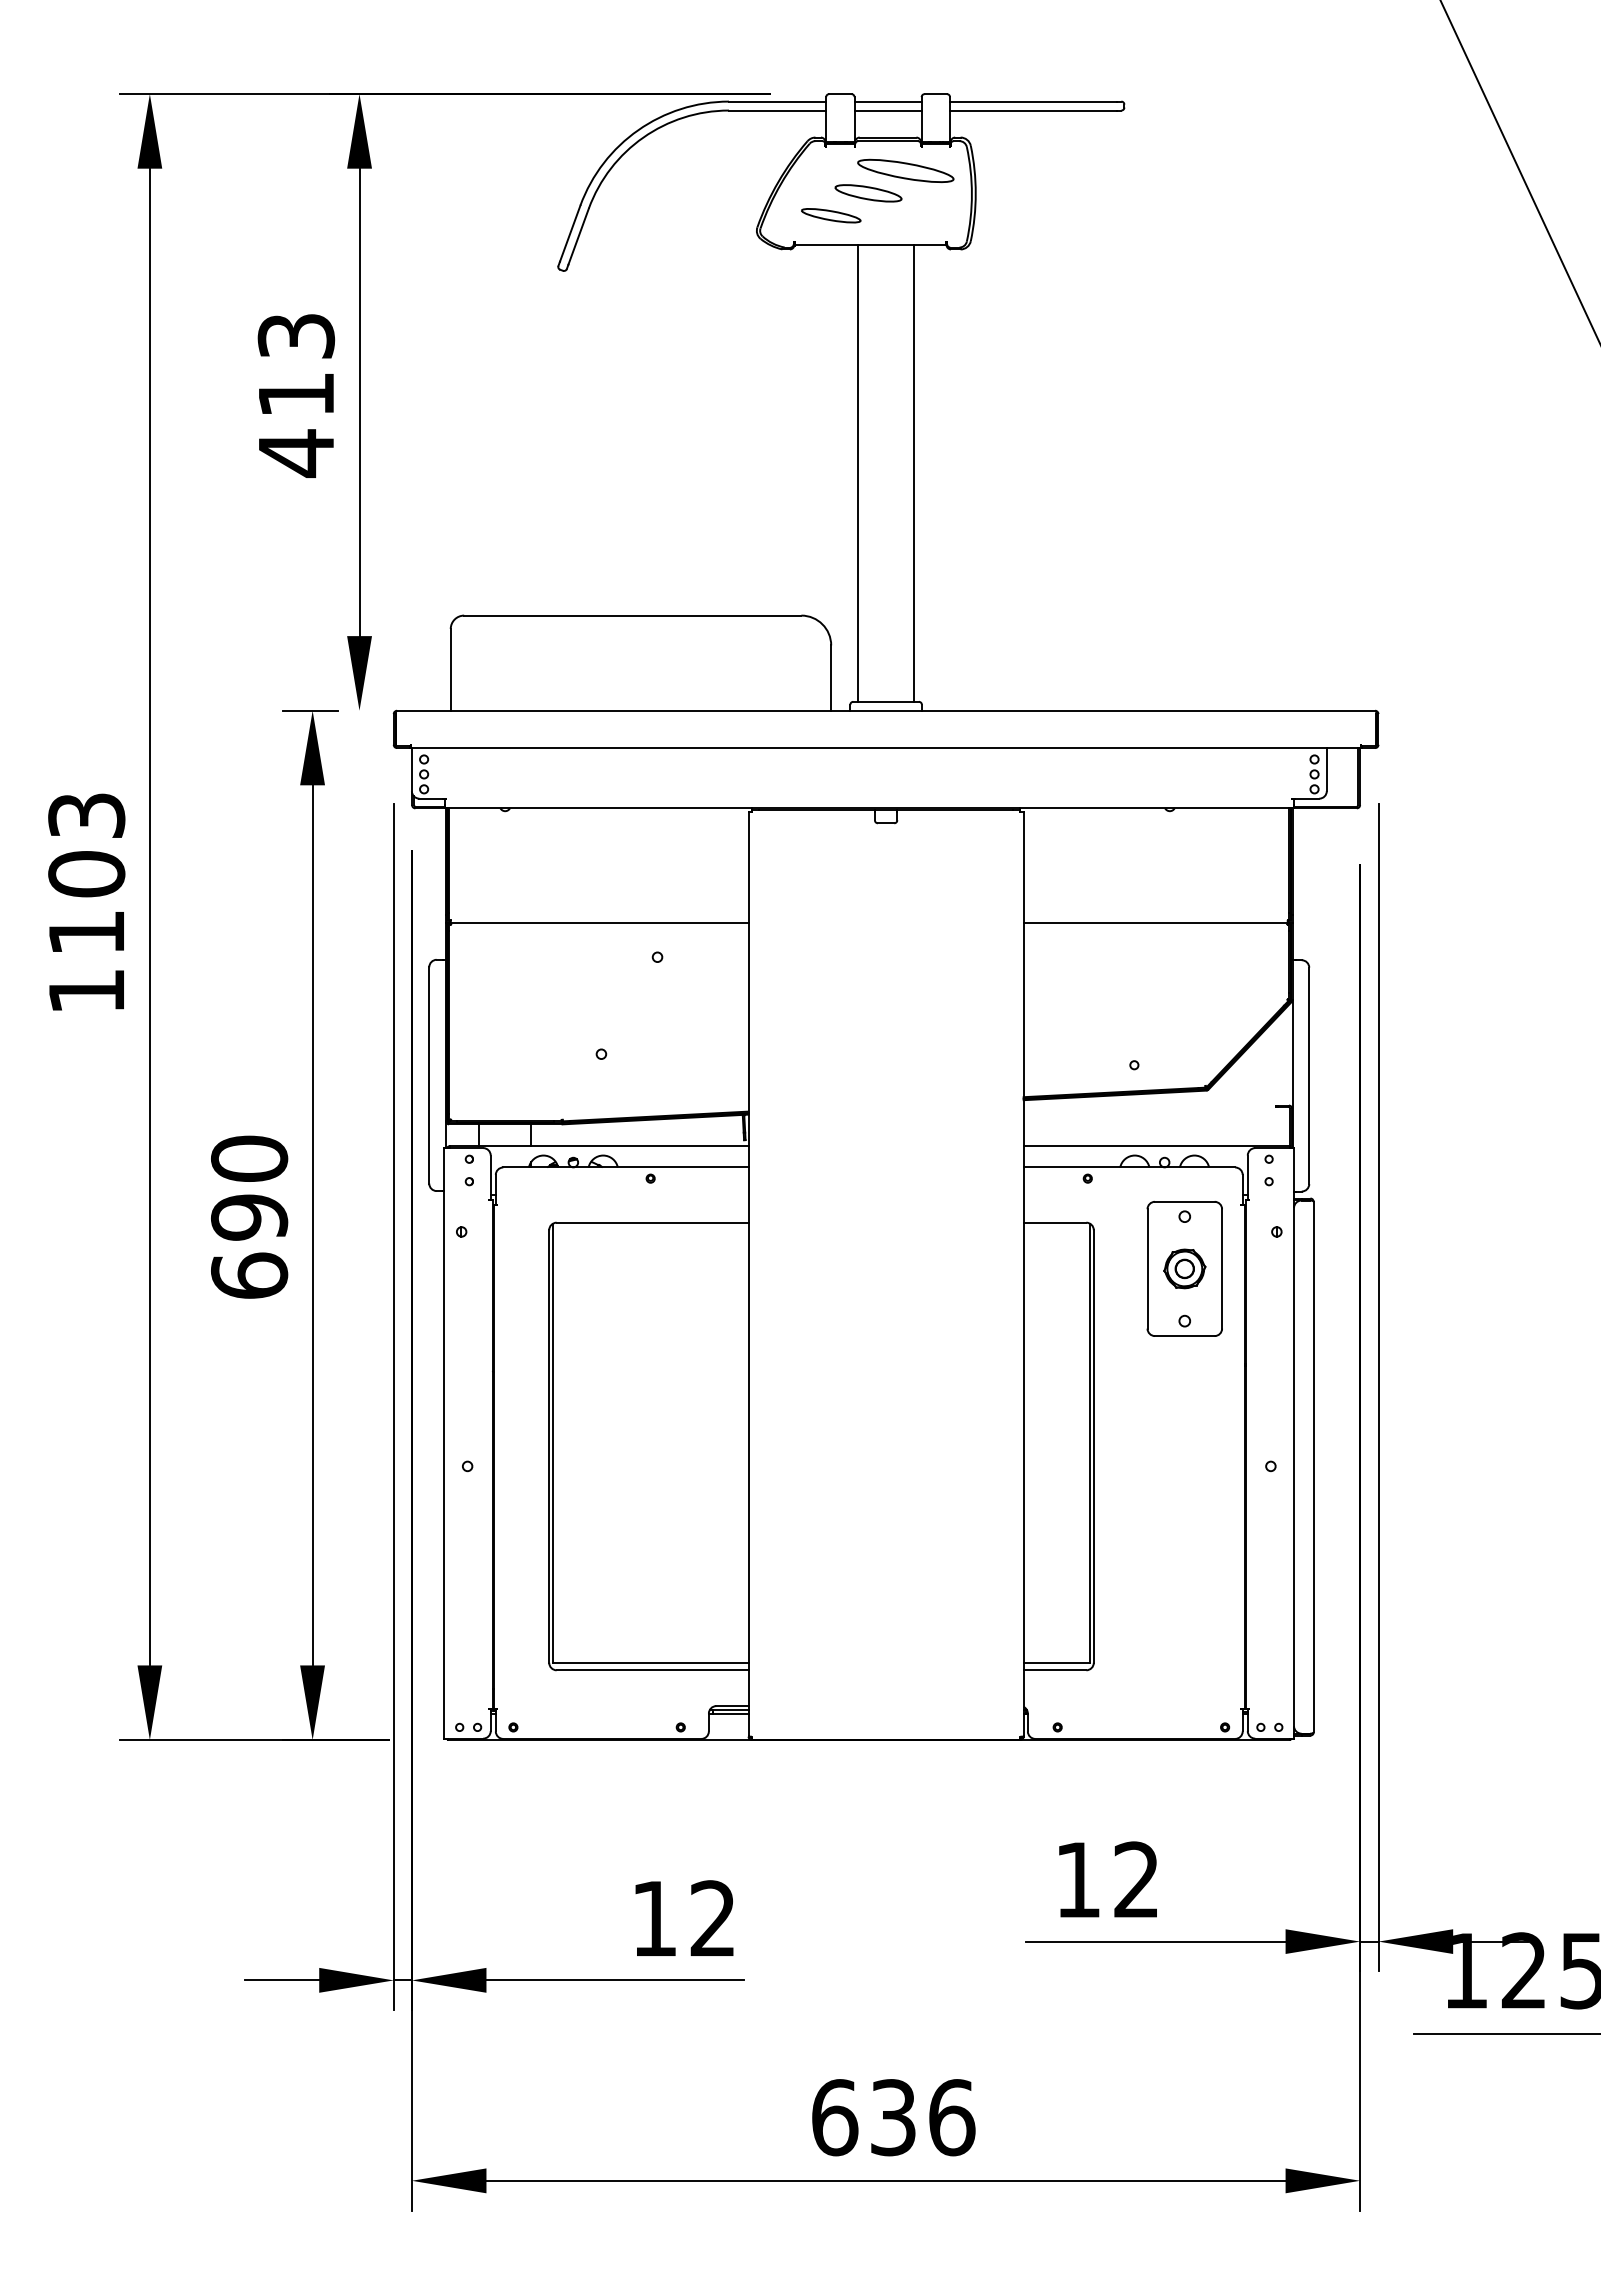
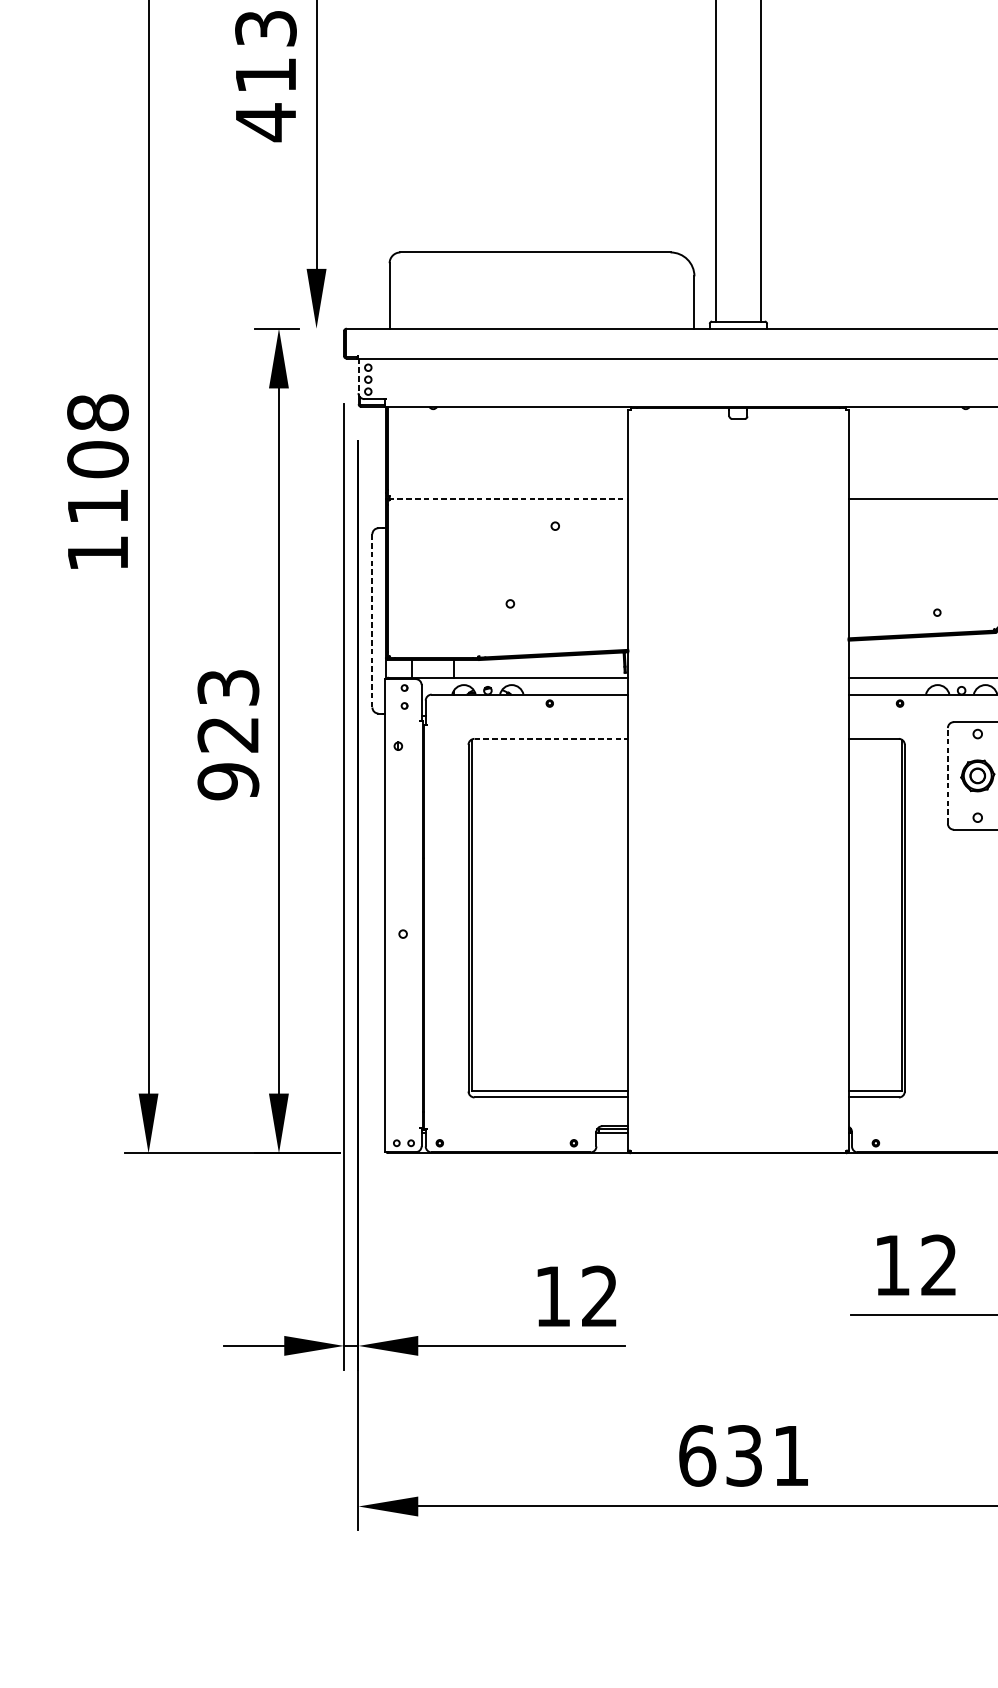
line: (411, 769) -> (358, 375), solid -> dashed
text: (86, 815) -> (97, 412), 1103 -> 1108
line: (599, 922) -> (508, 498), solid -> dashed
line: (429, 1075) -> (372, 620), solid -> dashed
text: (249, 1217) -> (228, 734), 690 -> 923
line: (652, 1222) -> (551, 738), solid -> dashed
line: (1147, 1268) -> (947, 775), solid -> dashed
text: (952, 2117) -> (791, 1455), 636 -> 631

